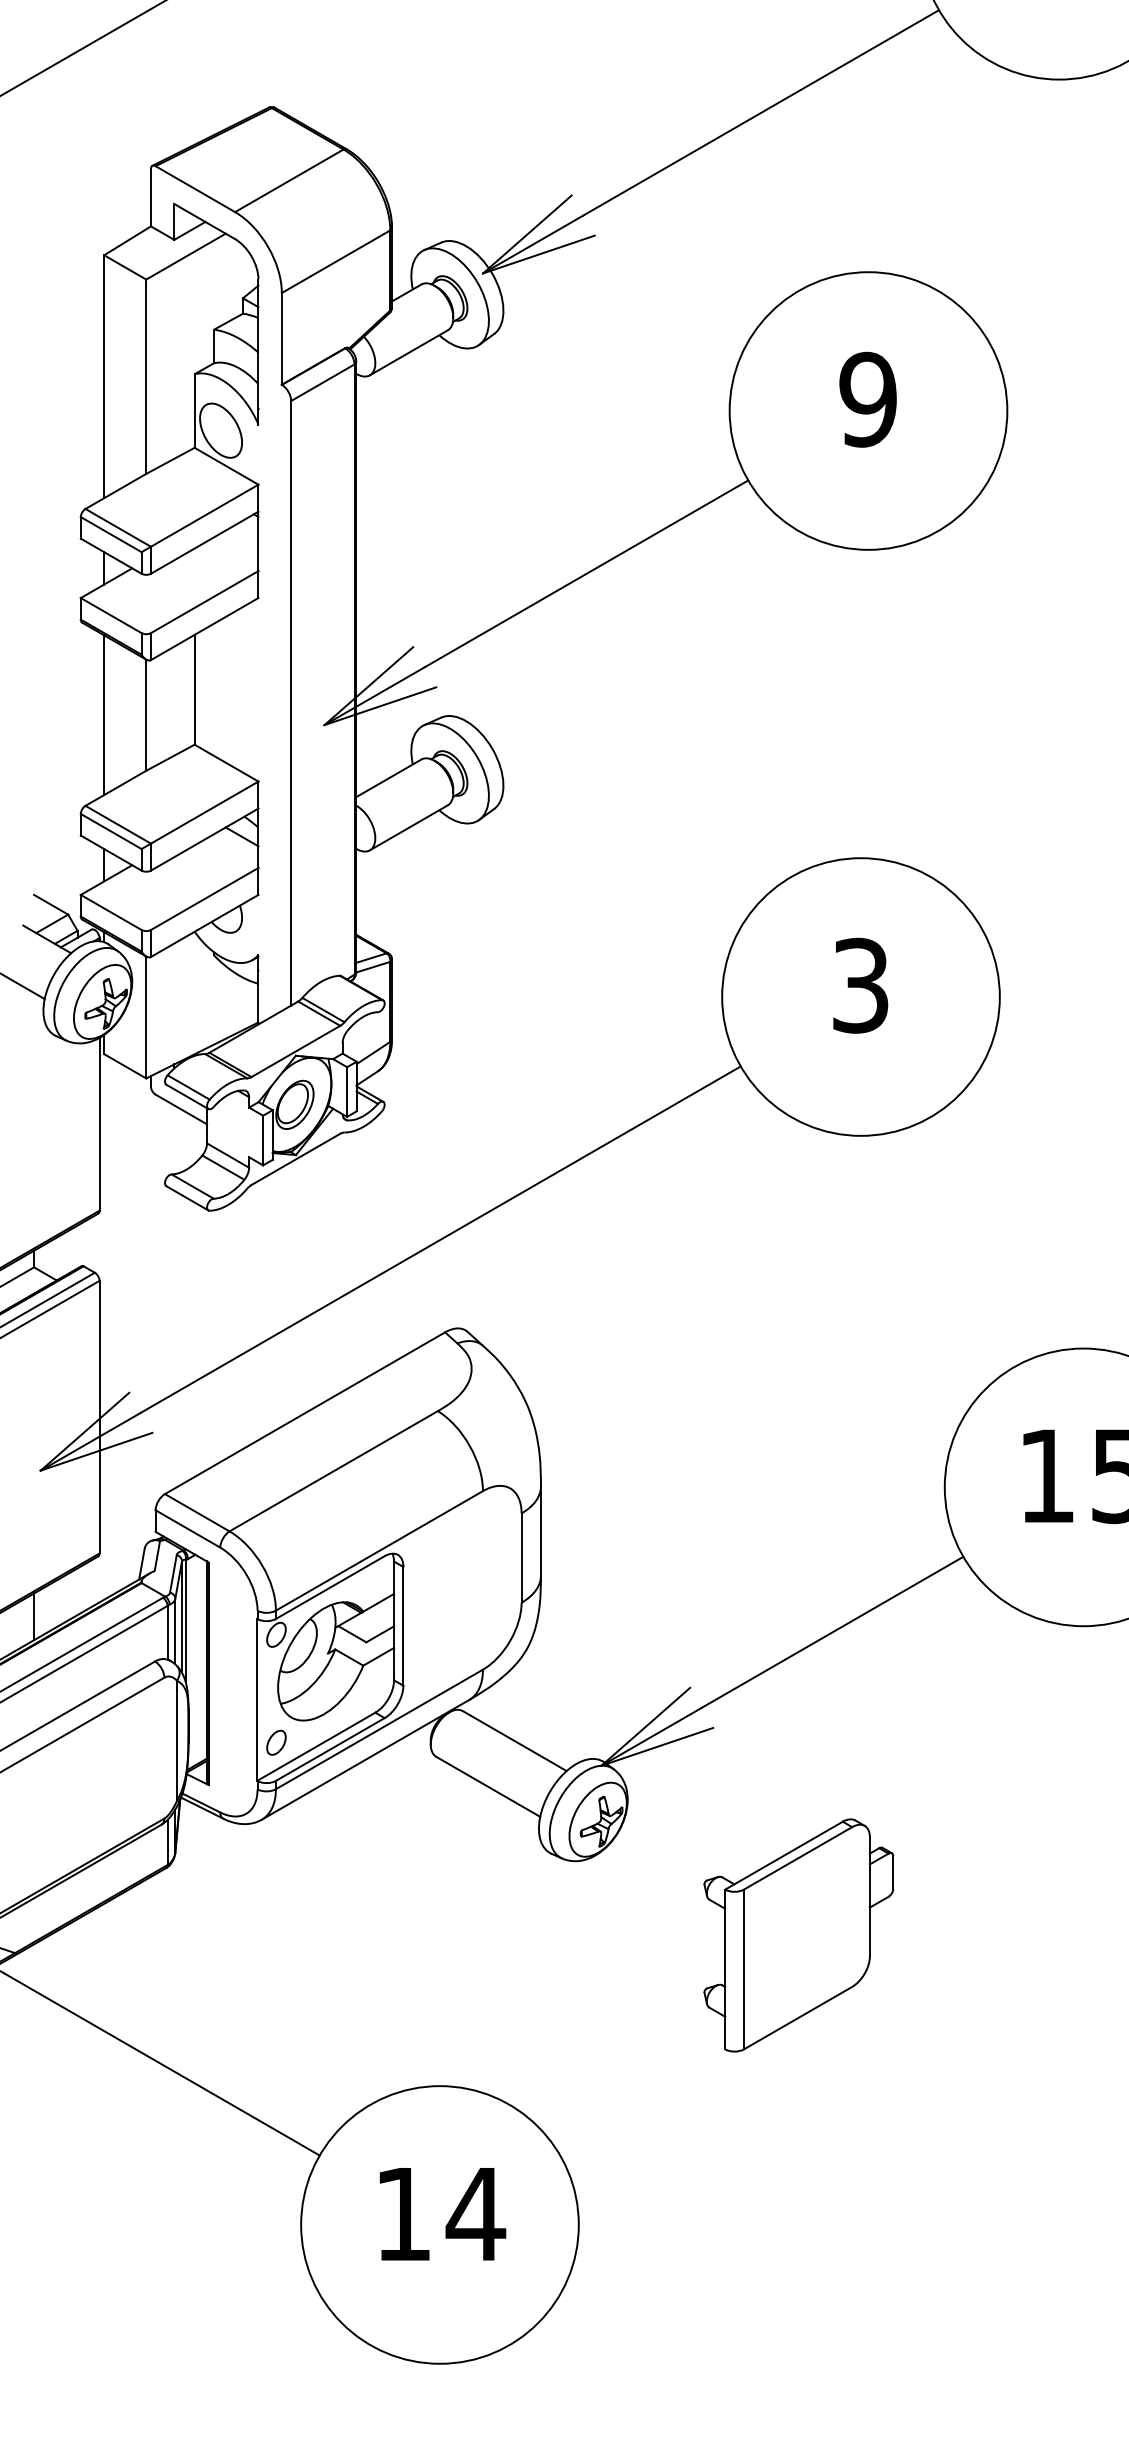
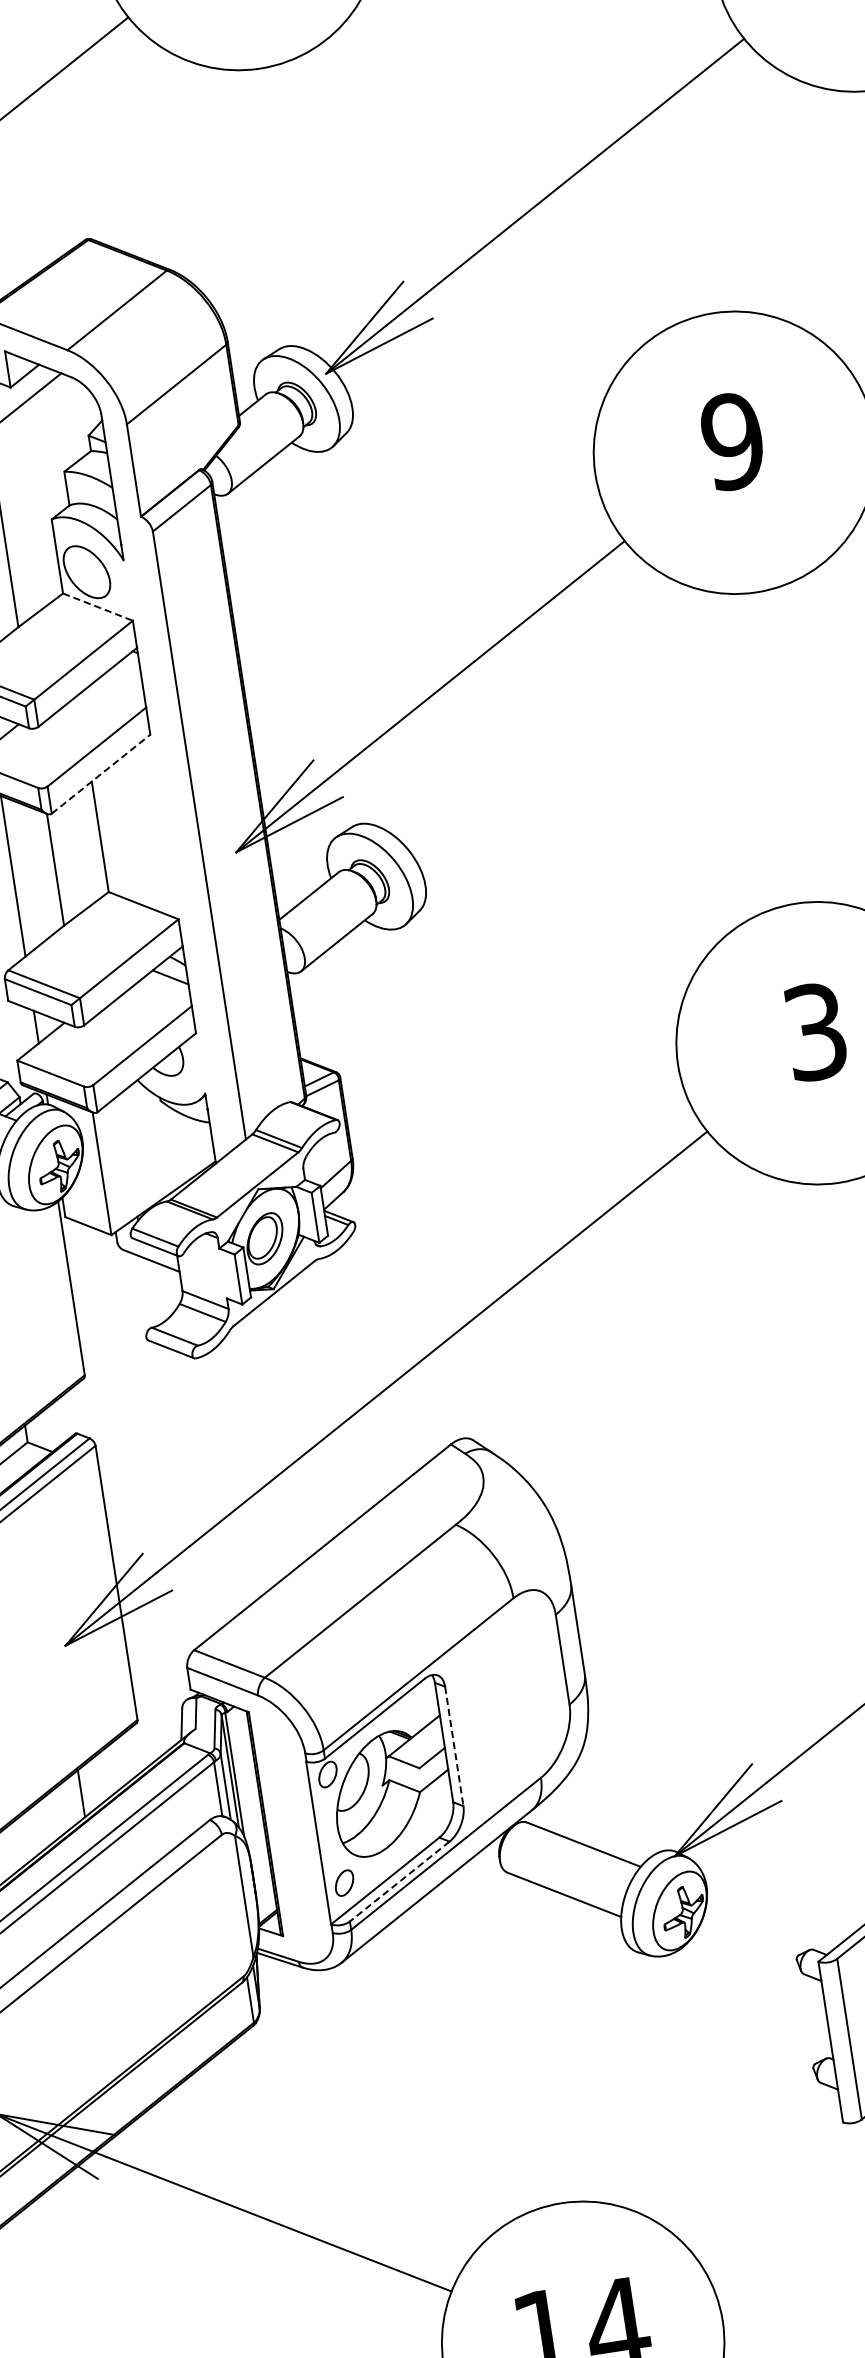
line: (226, 466) -> (97, 607), solid -> dashed
line: (205, 628) -> (101, 773), solid -> dashed
line: (403, 1626) -> (454, 1746), solid -> dashed
line: (330, 1749) -> (399, 1881), solid -> dashed

